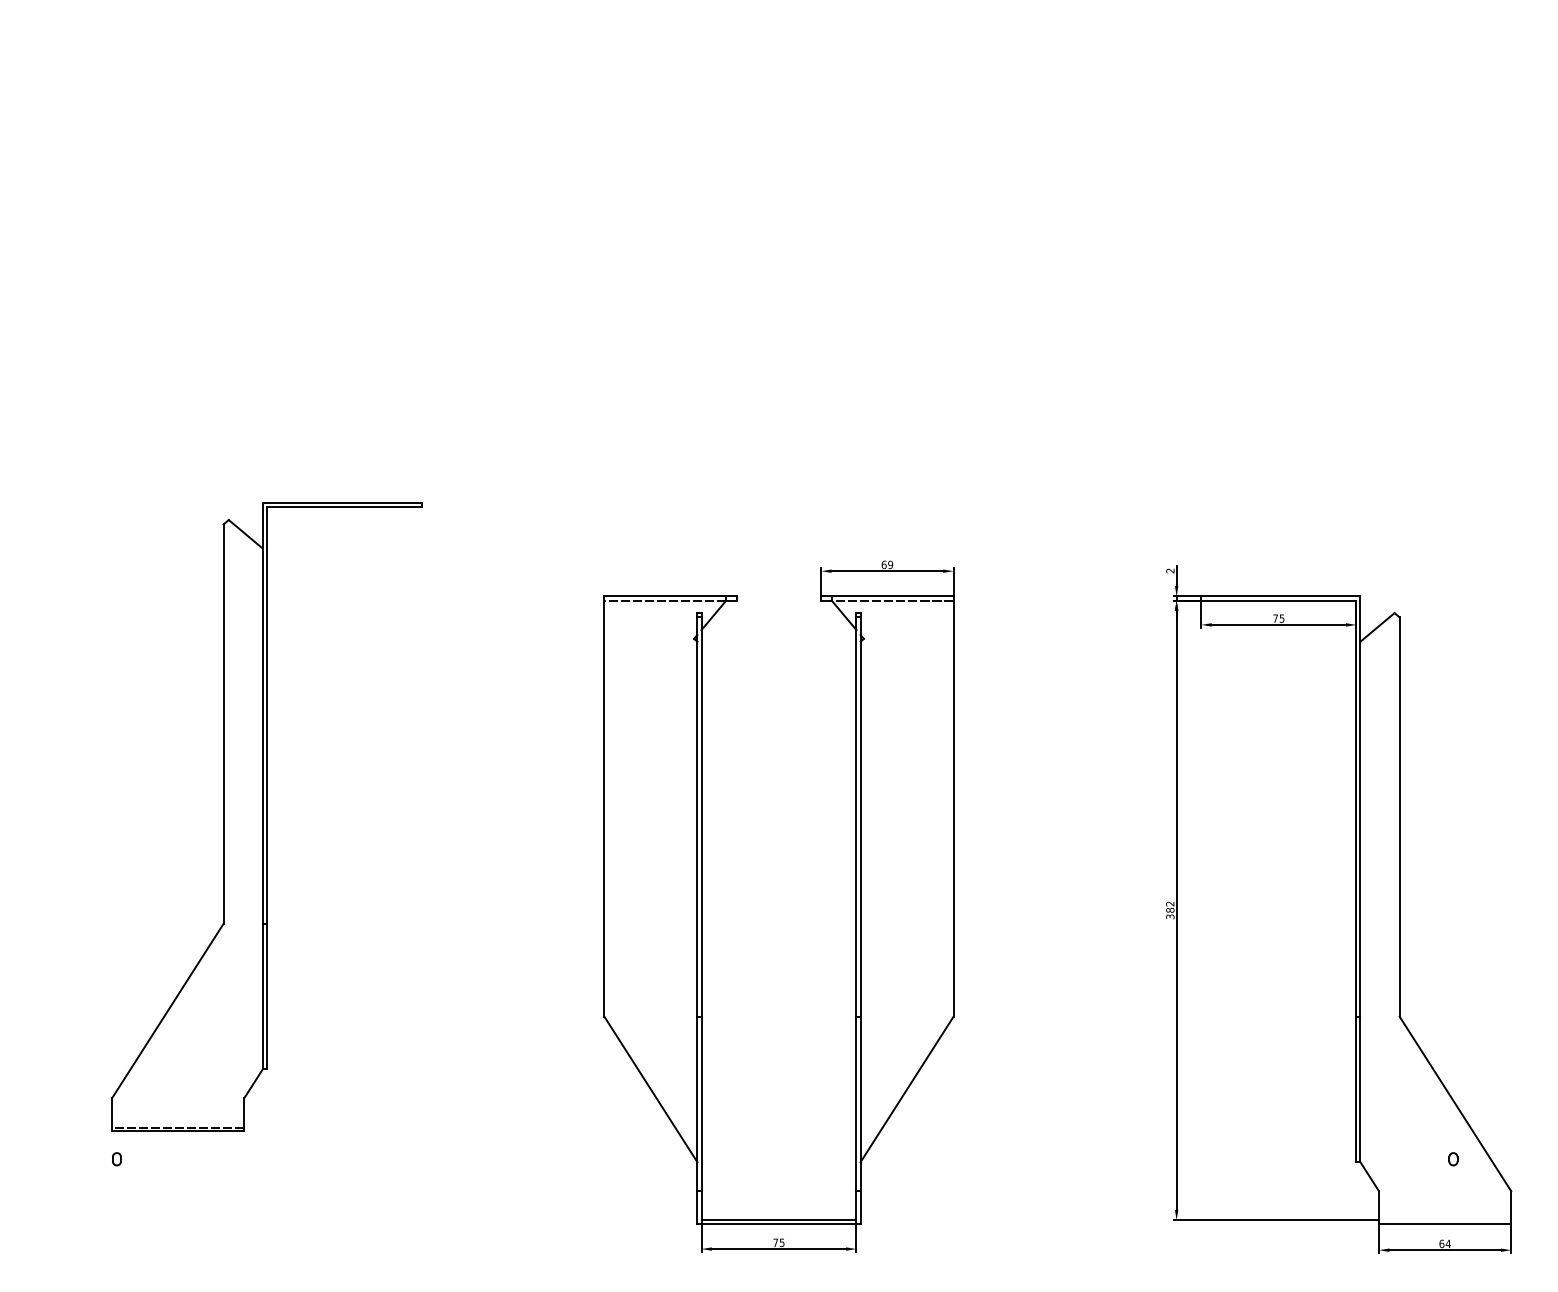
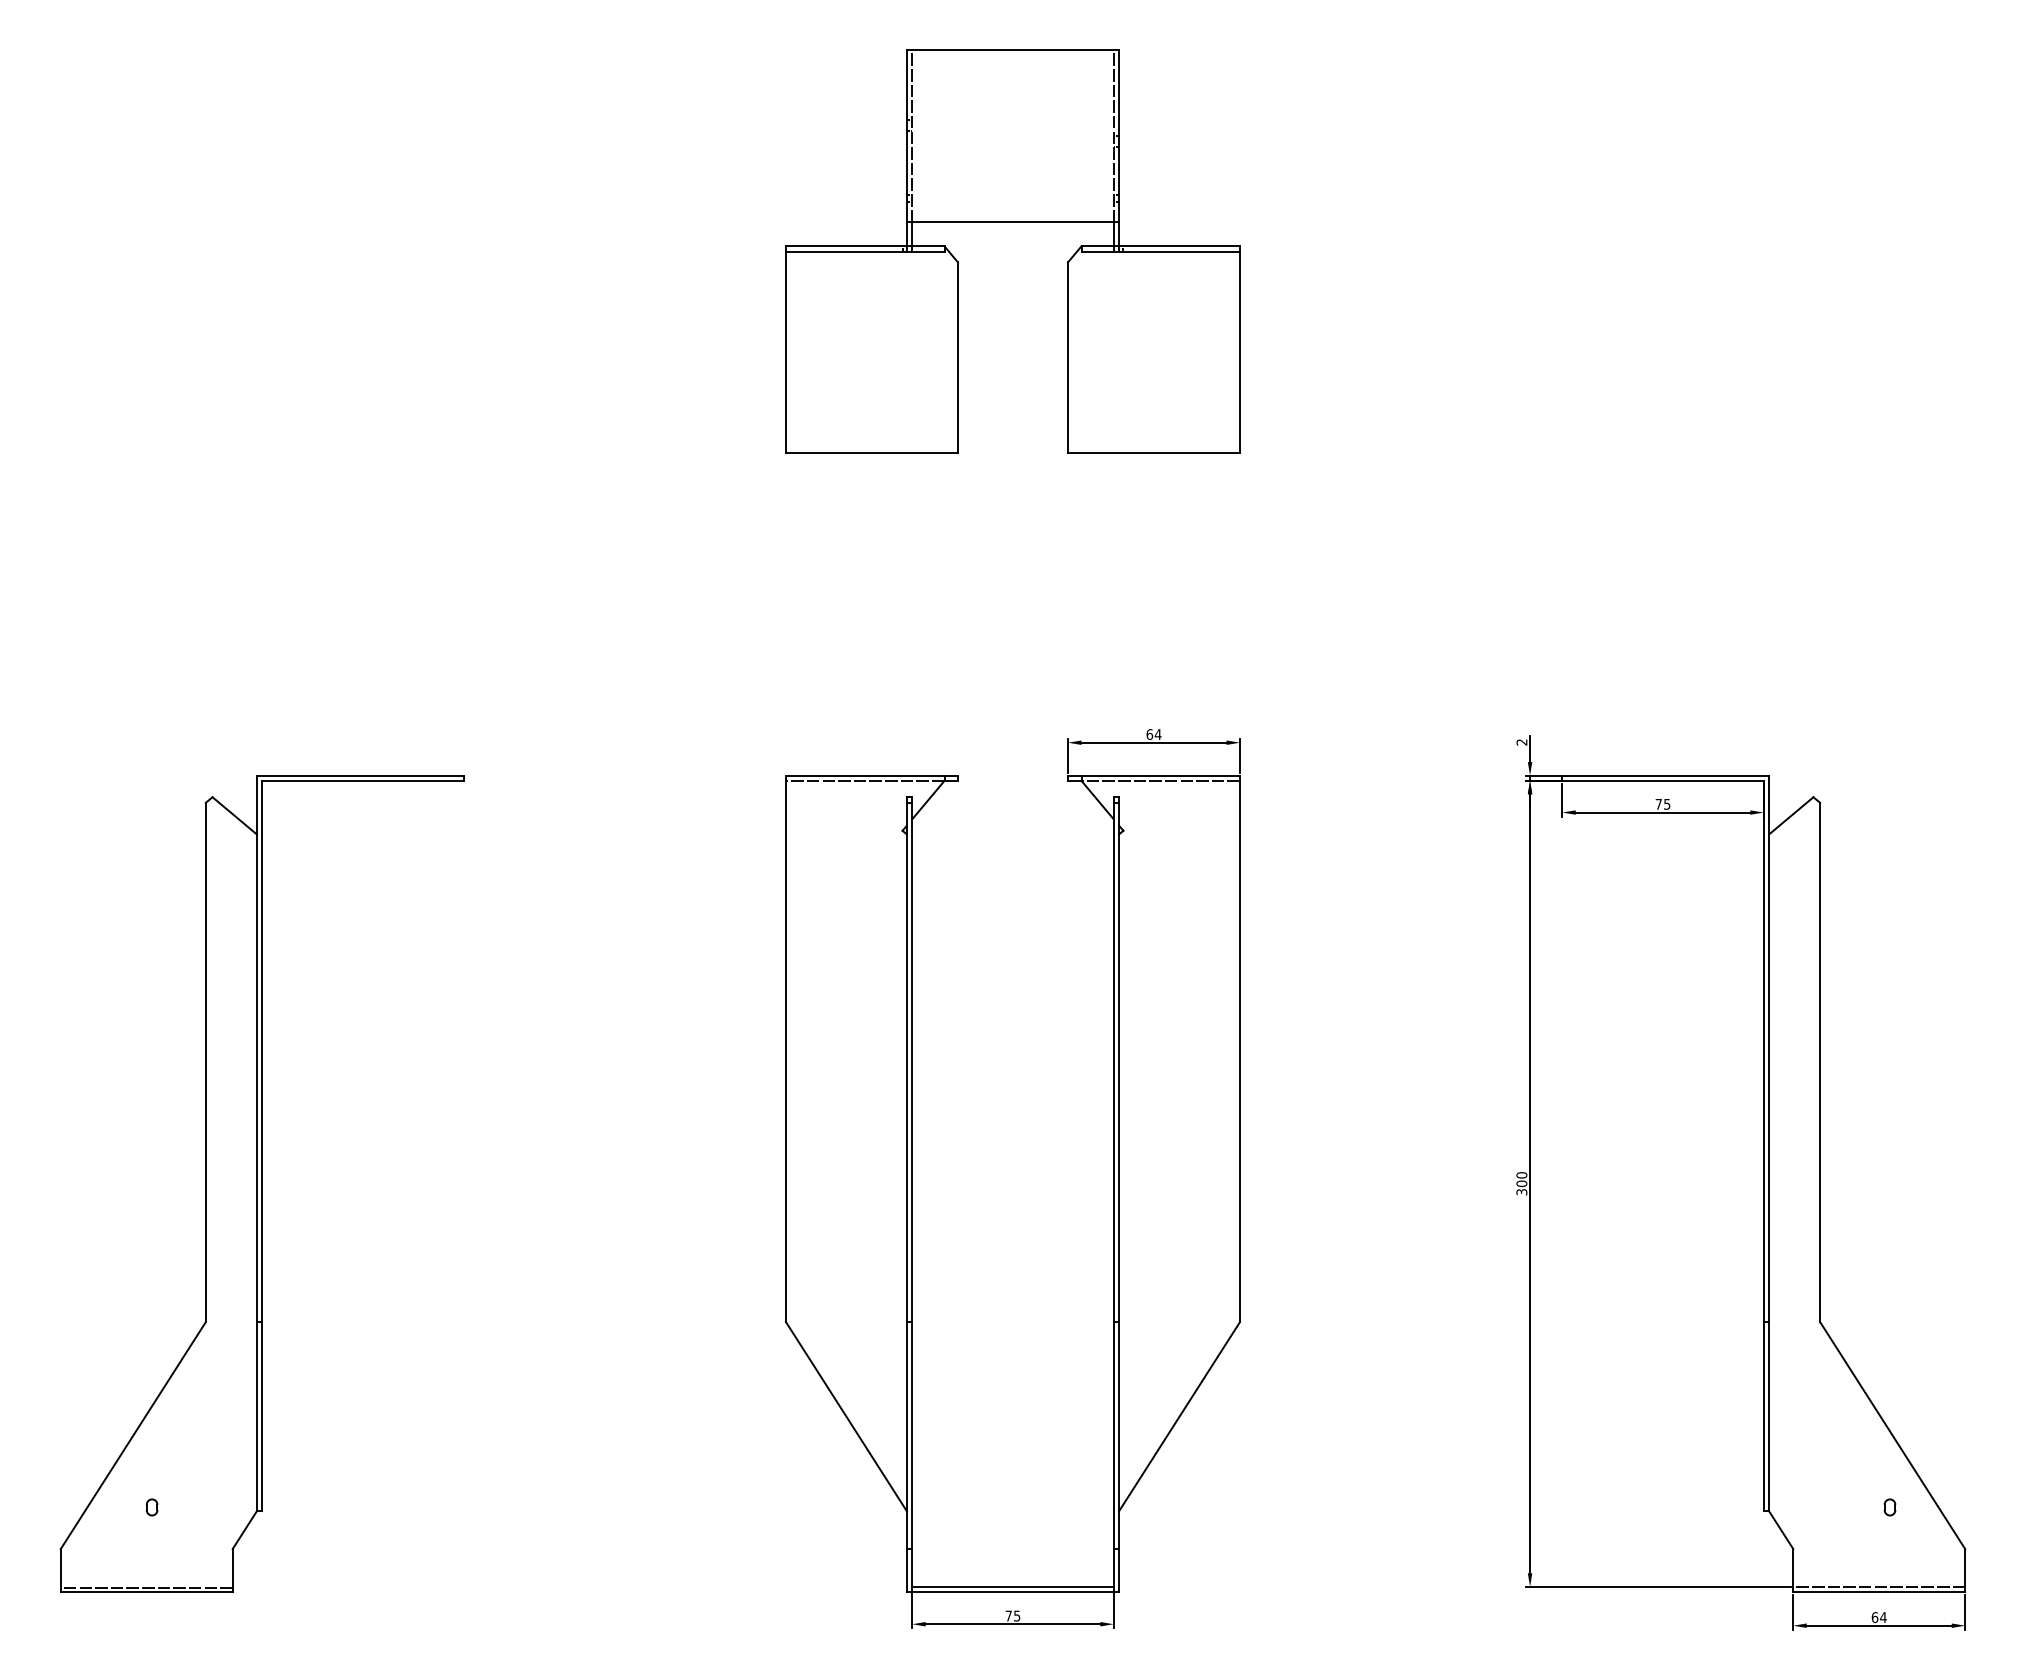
part: (778, 171) -> (1012, 222), added
text: (890, 564) -> (1157, 734), 69 -> 64
part: (266, 817) -> (261, 1183), moved
text: (1170, 907) -> (1521, 1179), 382 -> 300
line: (1445, 1220) -> (1879, 1586), added

